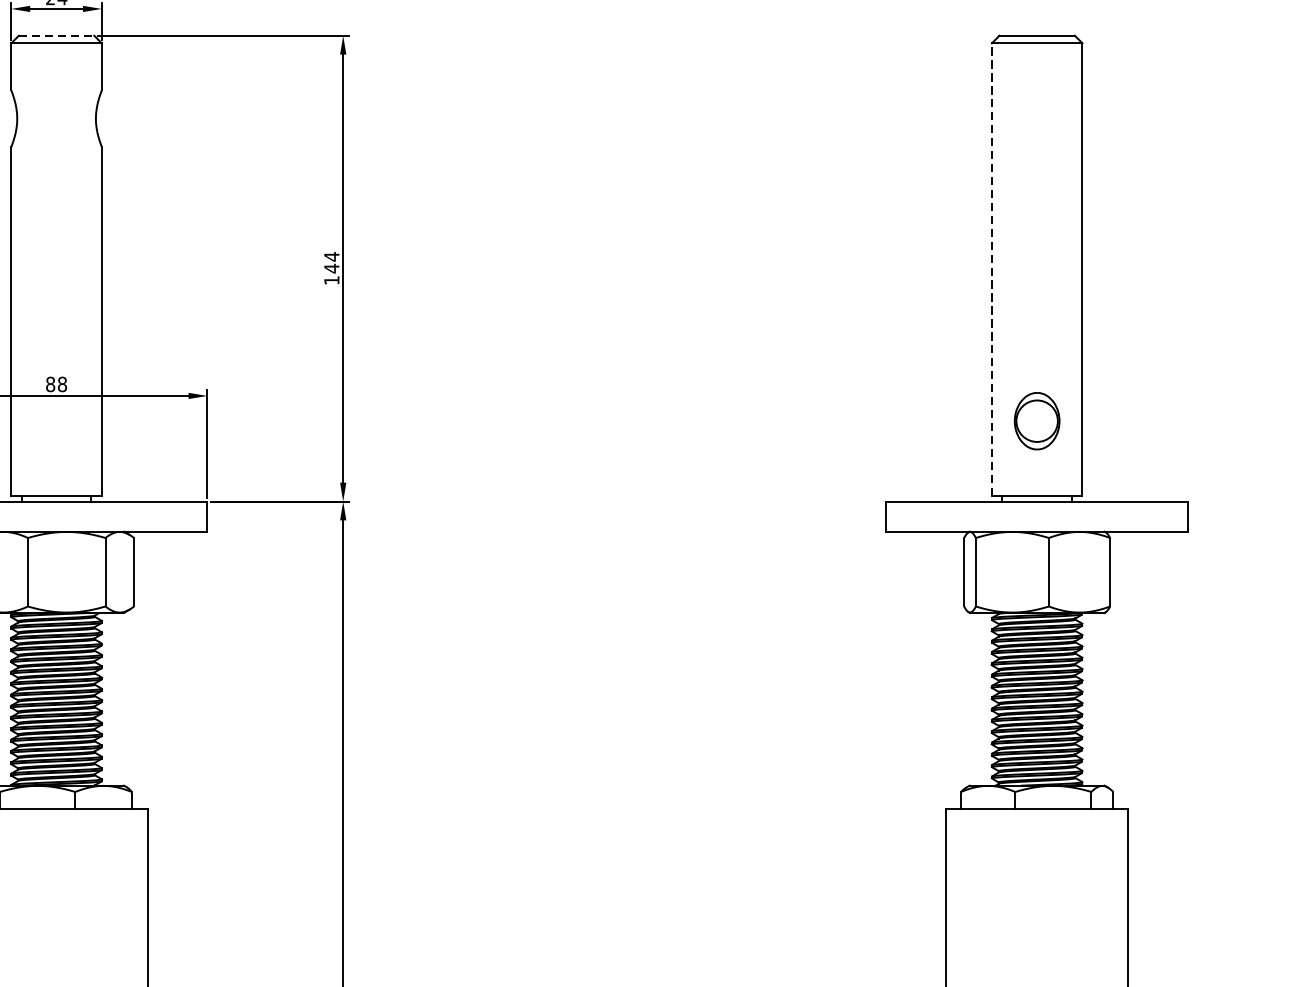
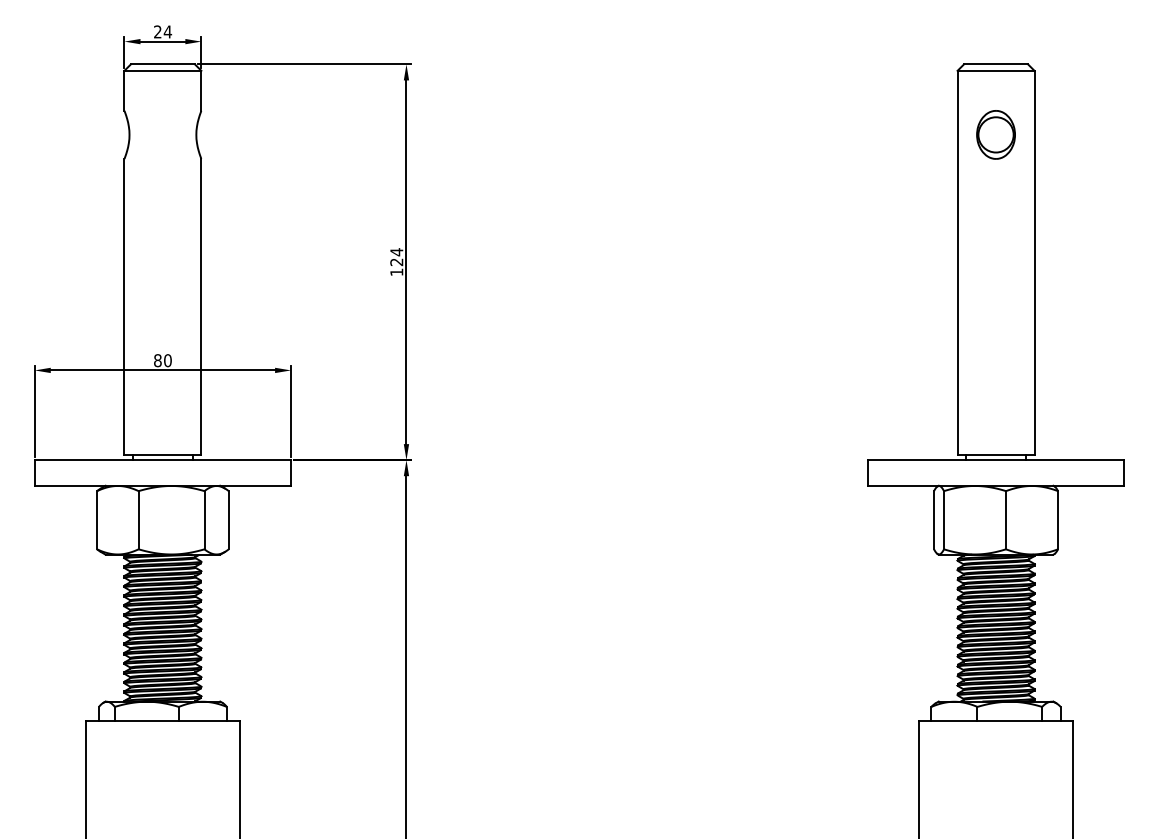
line: (57, 35) -> (163, 64), dashed -> solid
text: (331, 268) -> (396, 262), 144 -> 124
line: (991, 268) -> (957, 262), dashed -> solid
text: (61, 384) -> (167, 360), 88 -> 80
part: (1036, 420) -> (995, 134), moved

